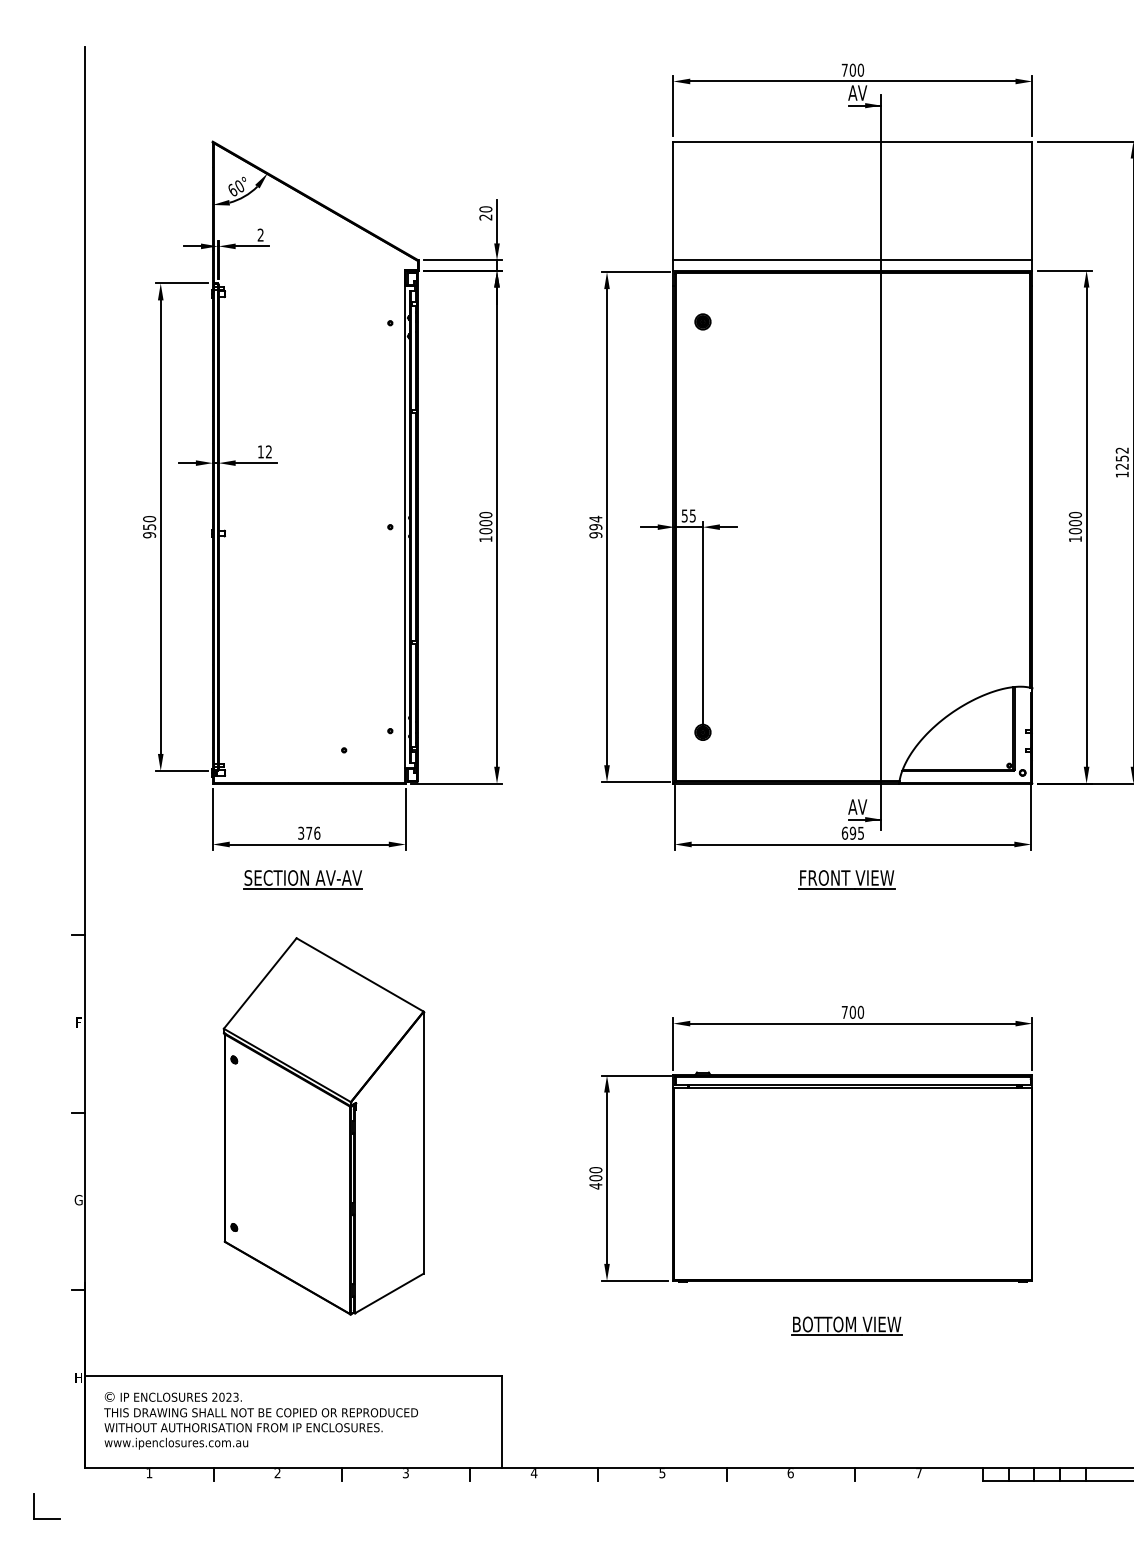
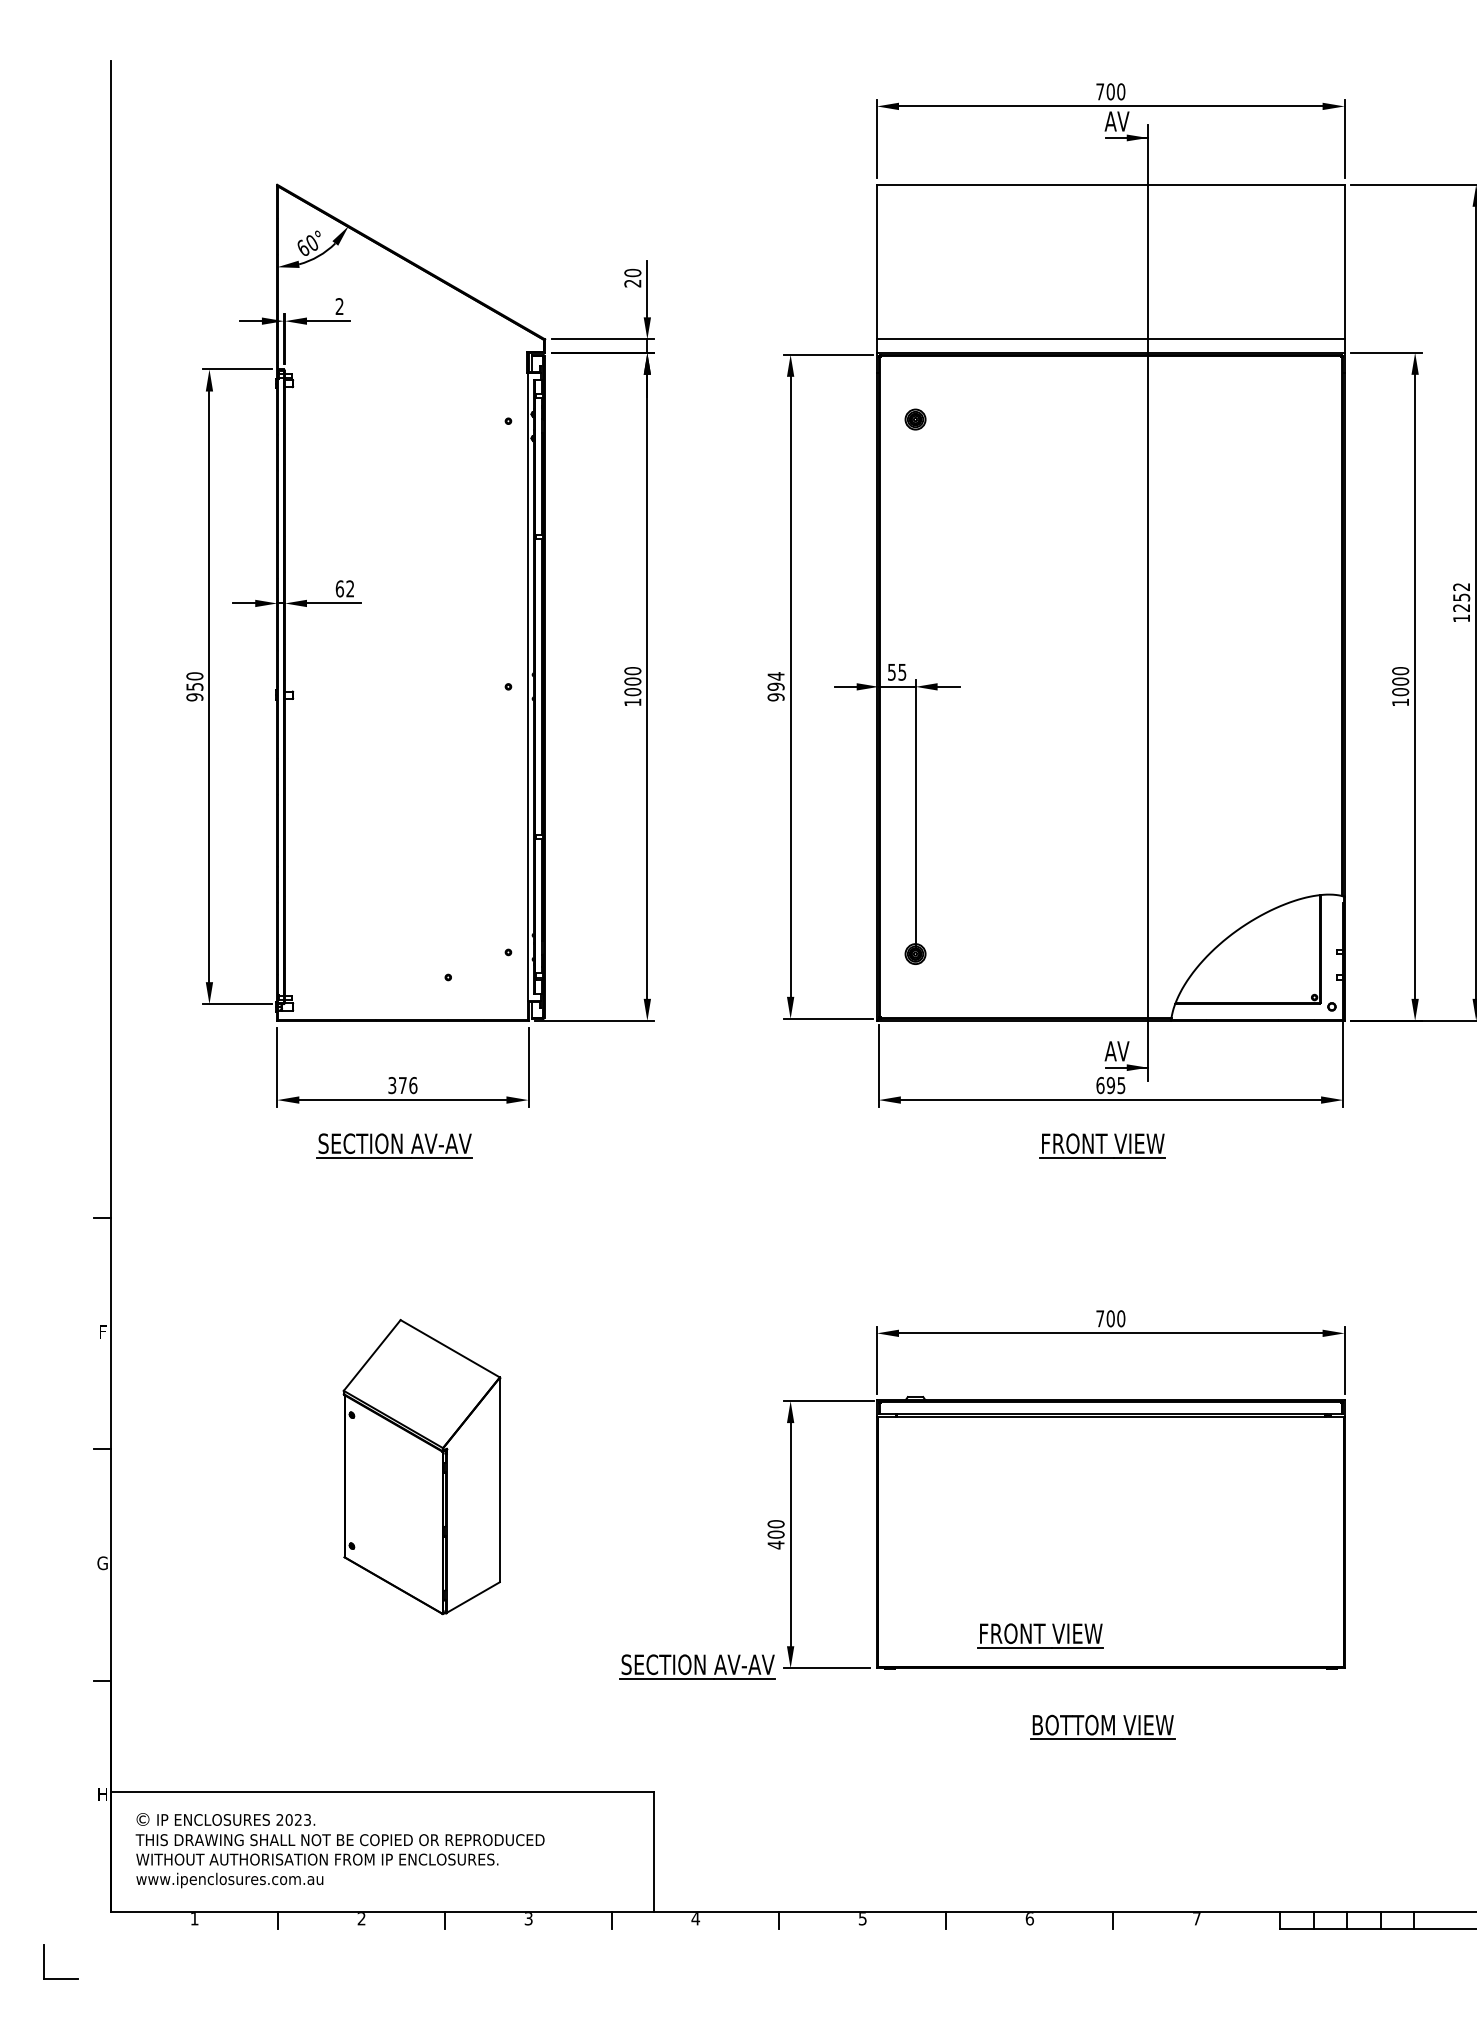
text: (260, 451) -> (339, 588), 12 -> 62
part: (323, 1125) -> (421, 1466), size x0.6
part: (798, 1255) -> (1040, 1635), added
part: (535, 1279) -> (697, 1666), added

